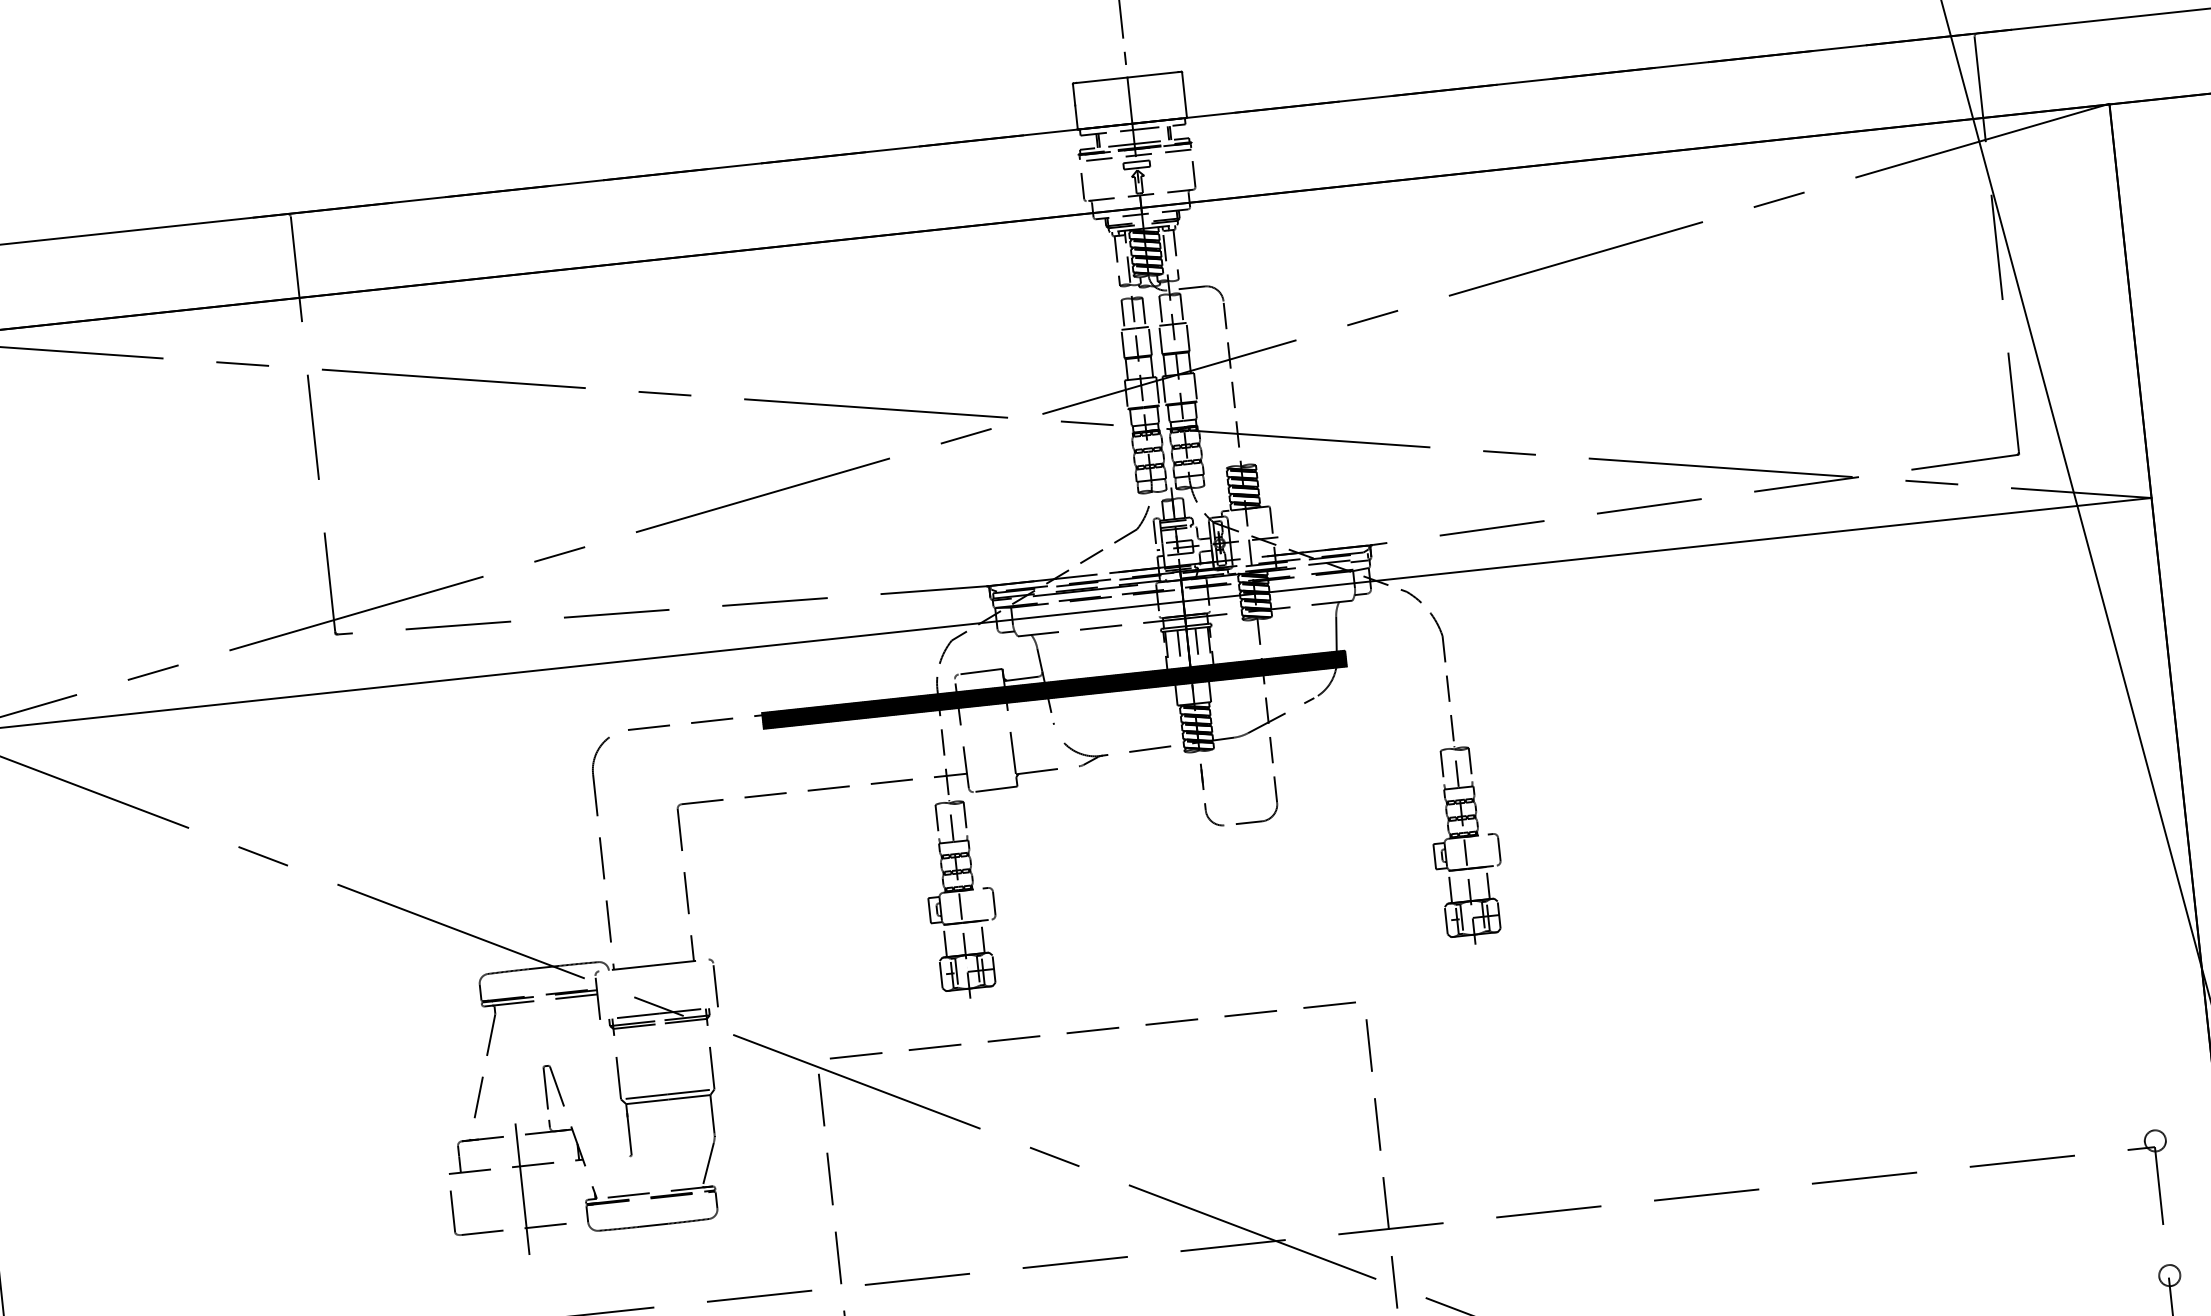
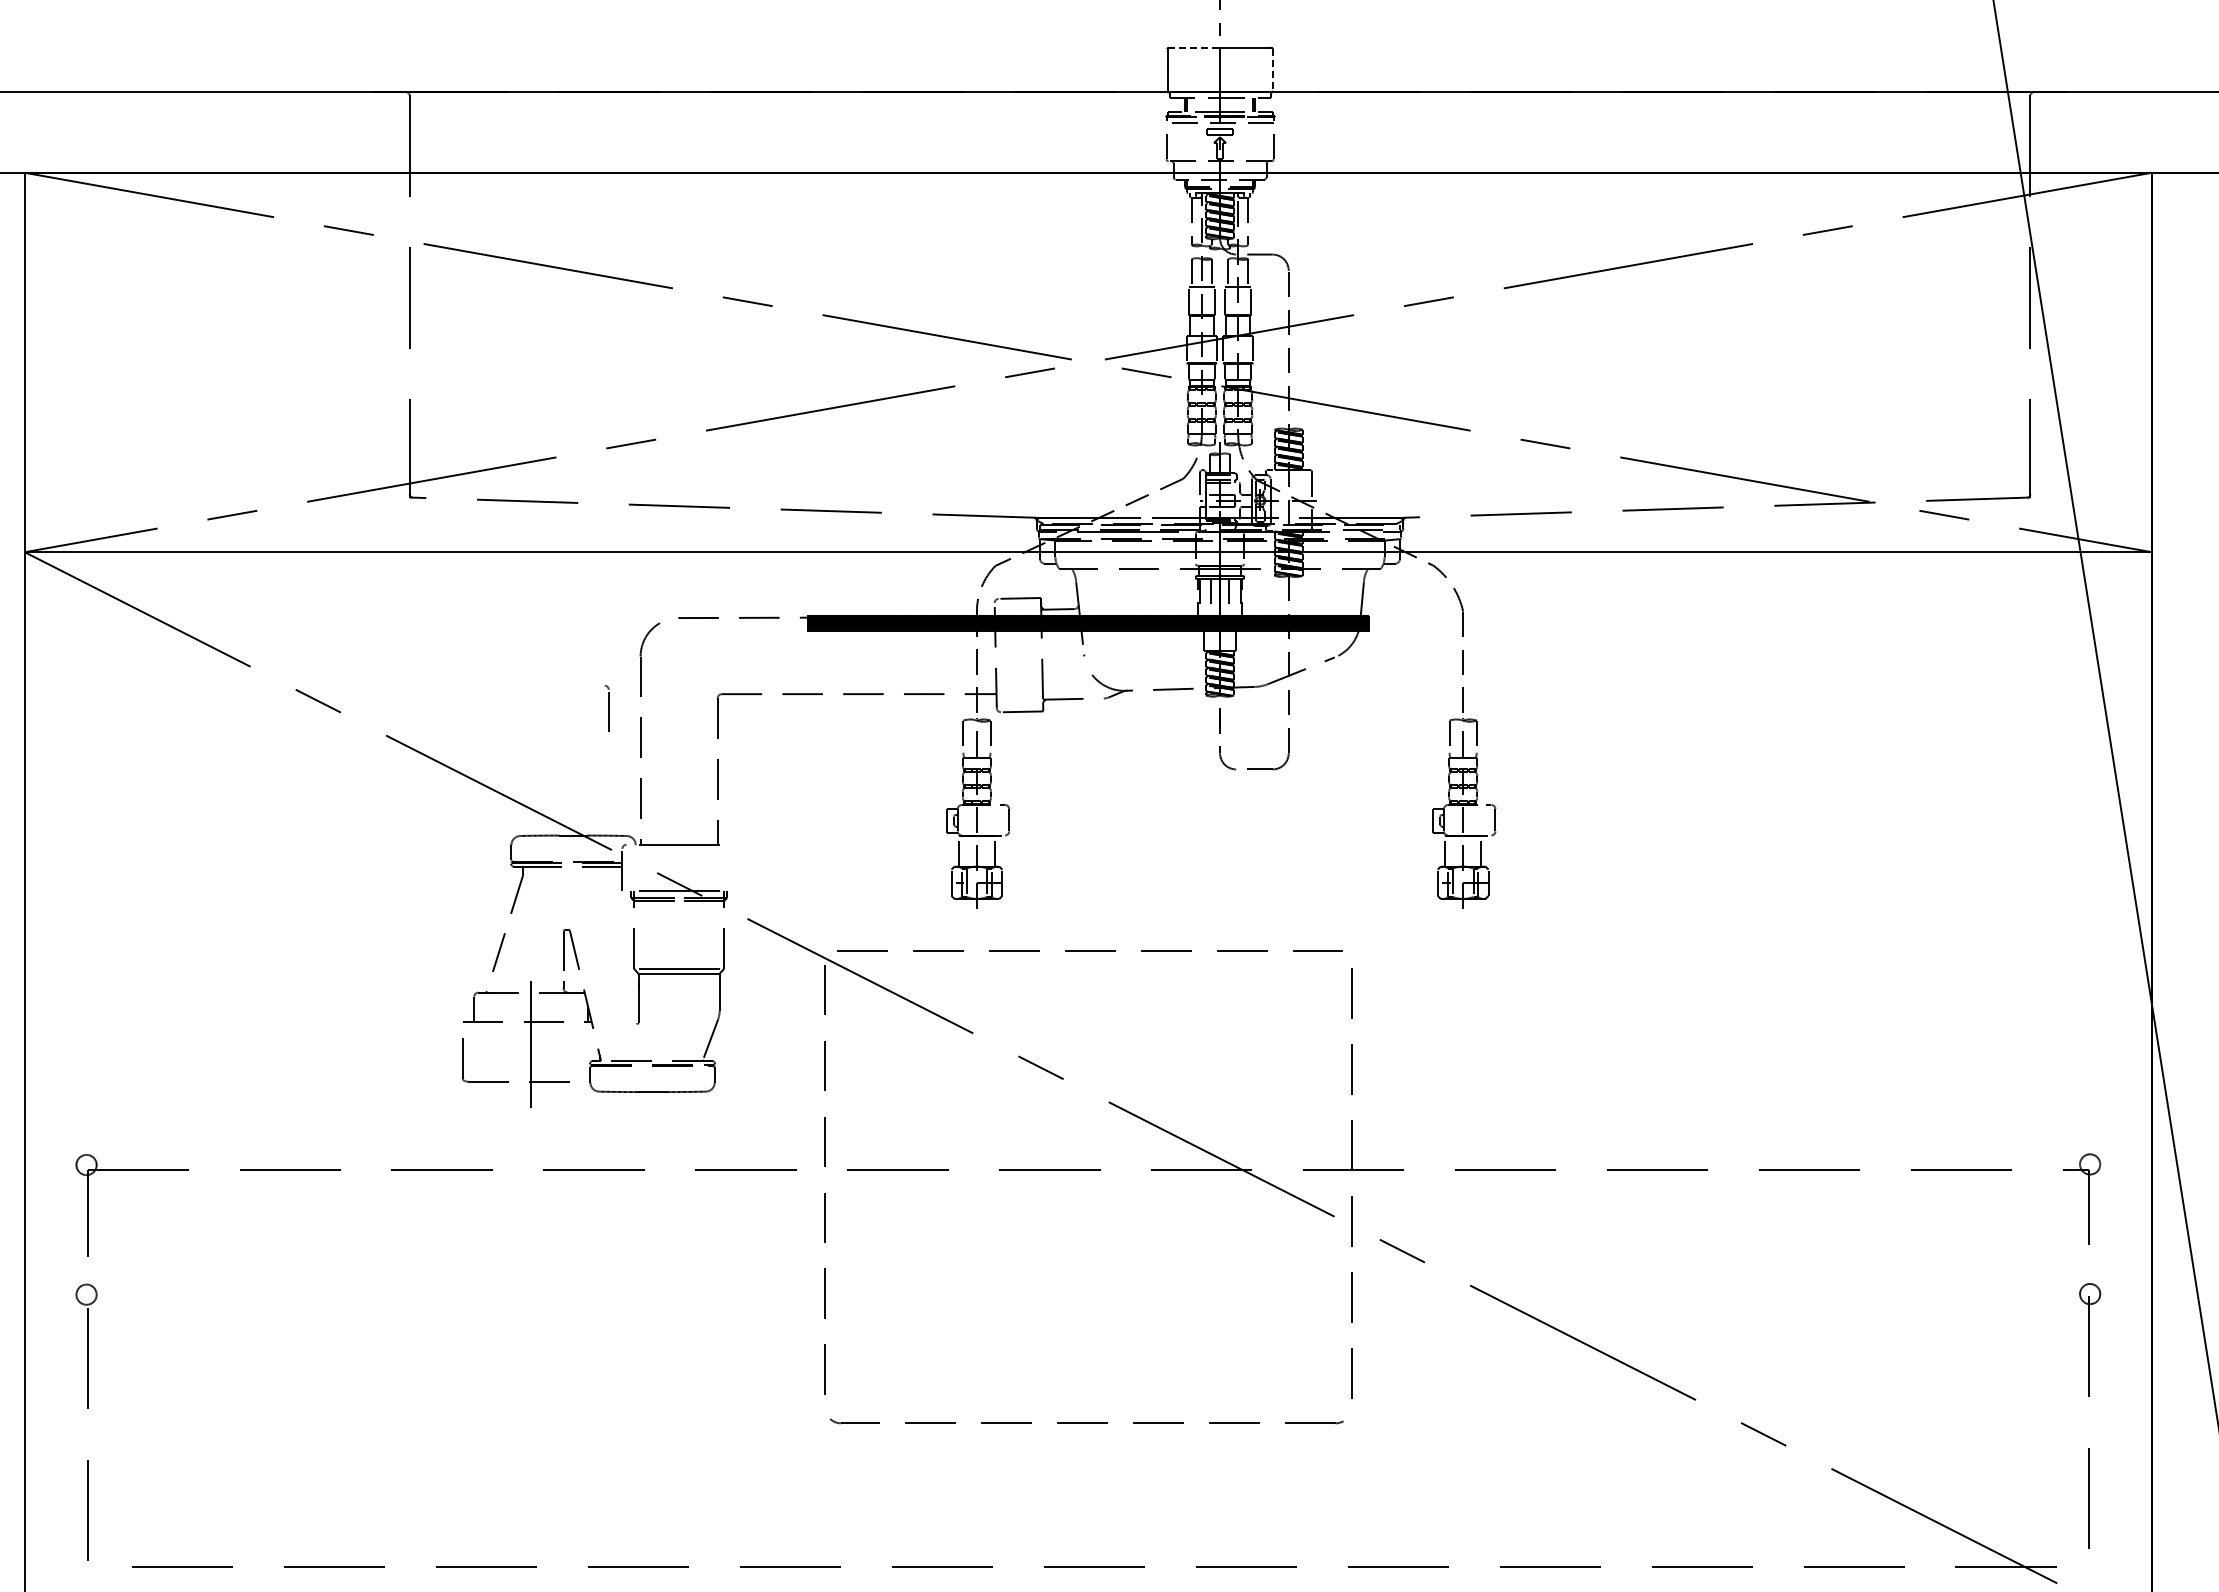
line: (1100, 79) -> (1194, 47), solid -> dashed
line: (1184, 95) -> (1272, 70), solid -> dashed
part: (712, 982) -> (606, 707), moved

